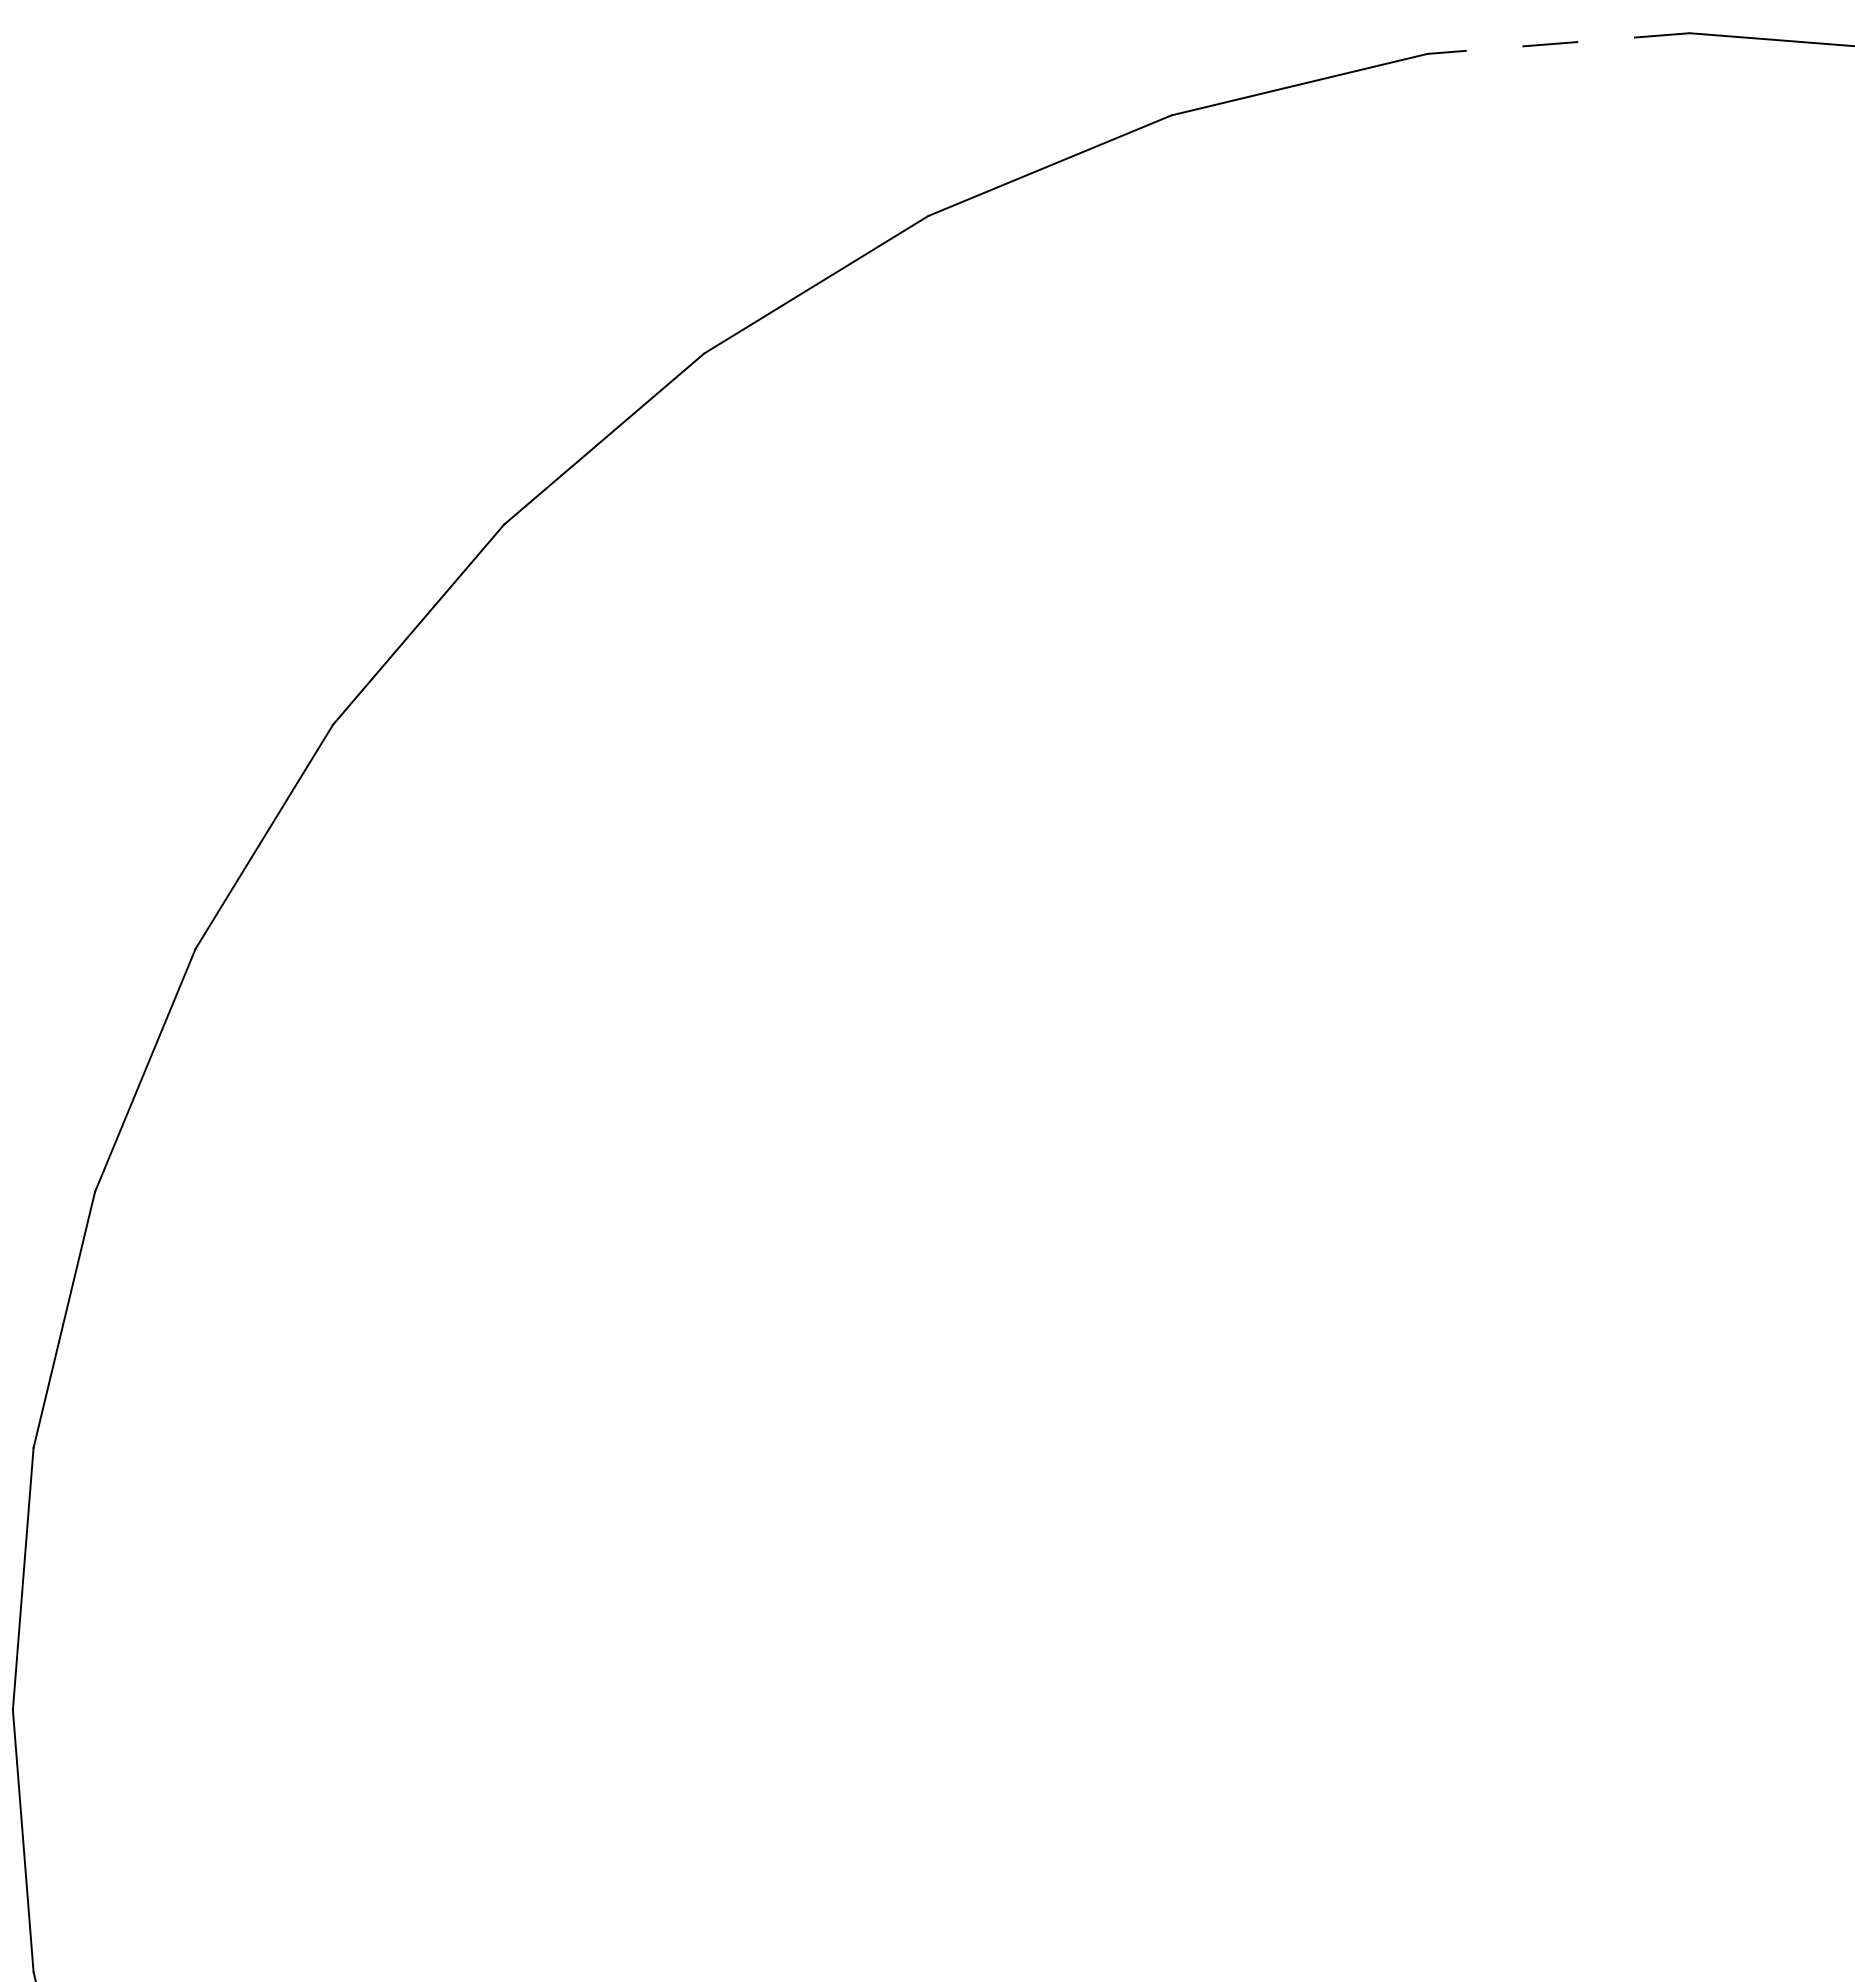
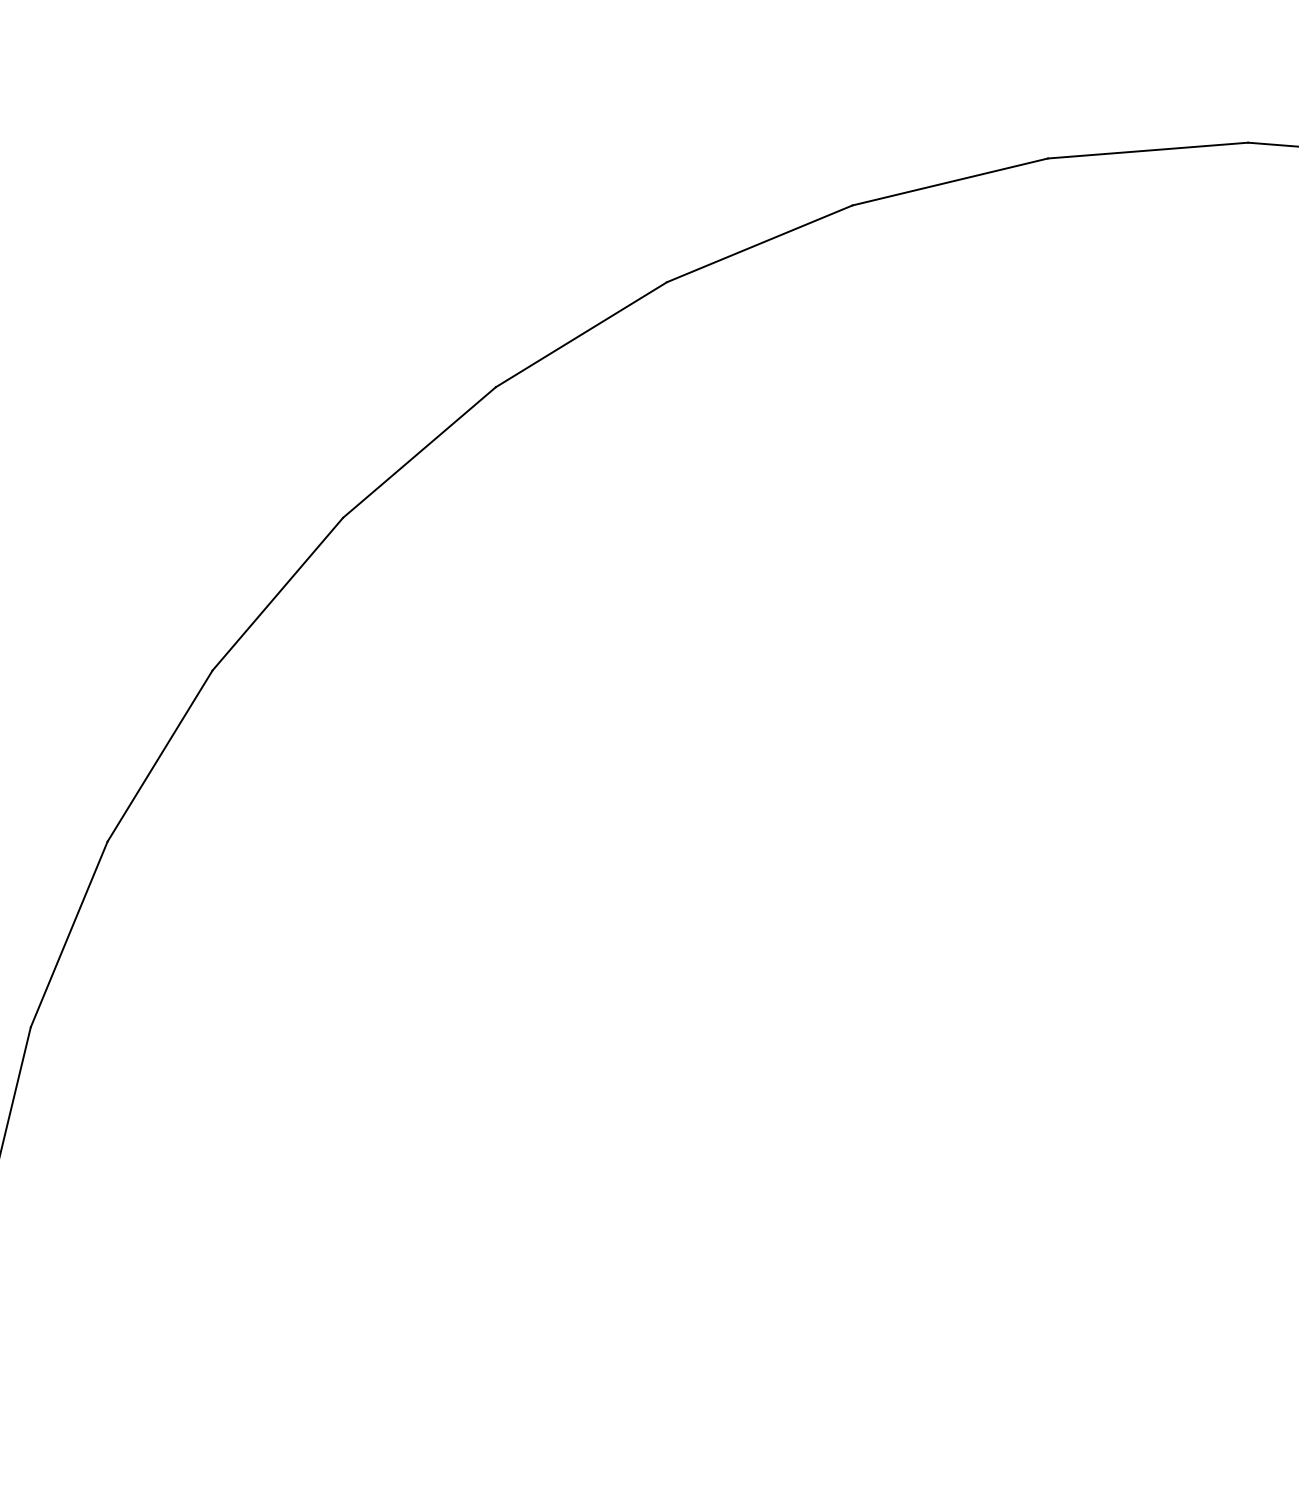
line: (1558, 43) -> (1148, 150), dashed -> solid

